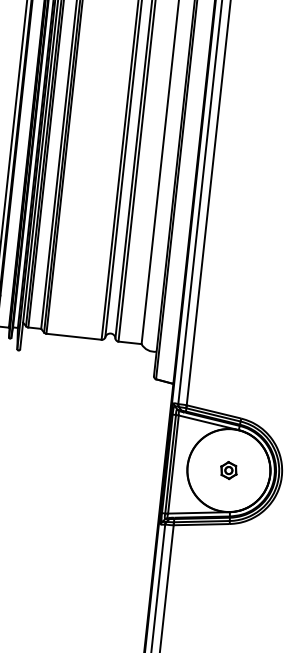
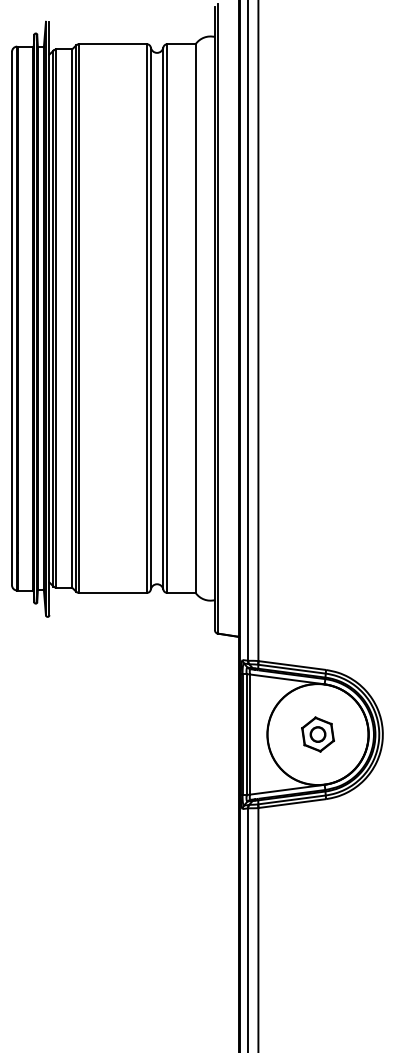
part: (228, 470) -> (317, 734), size x1.67

